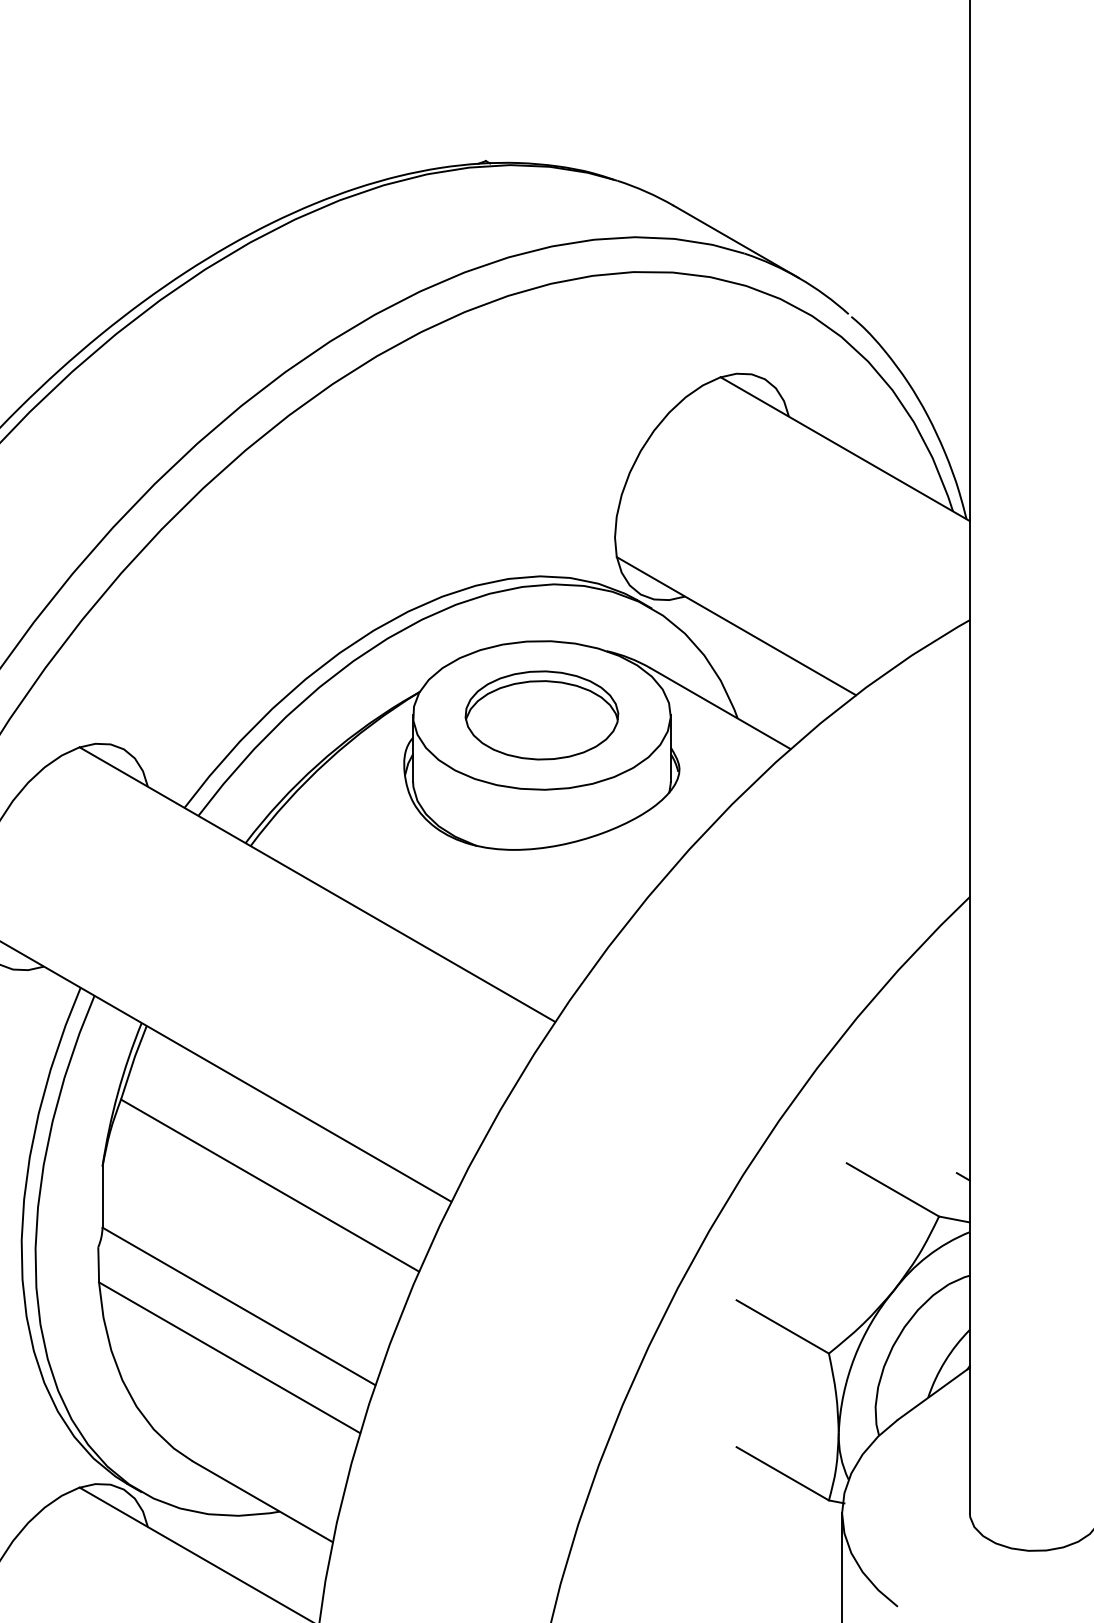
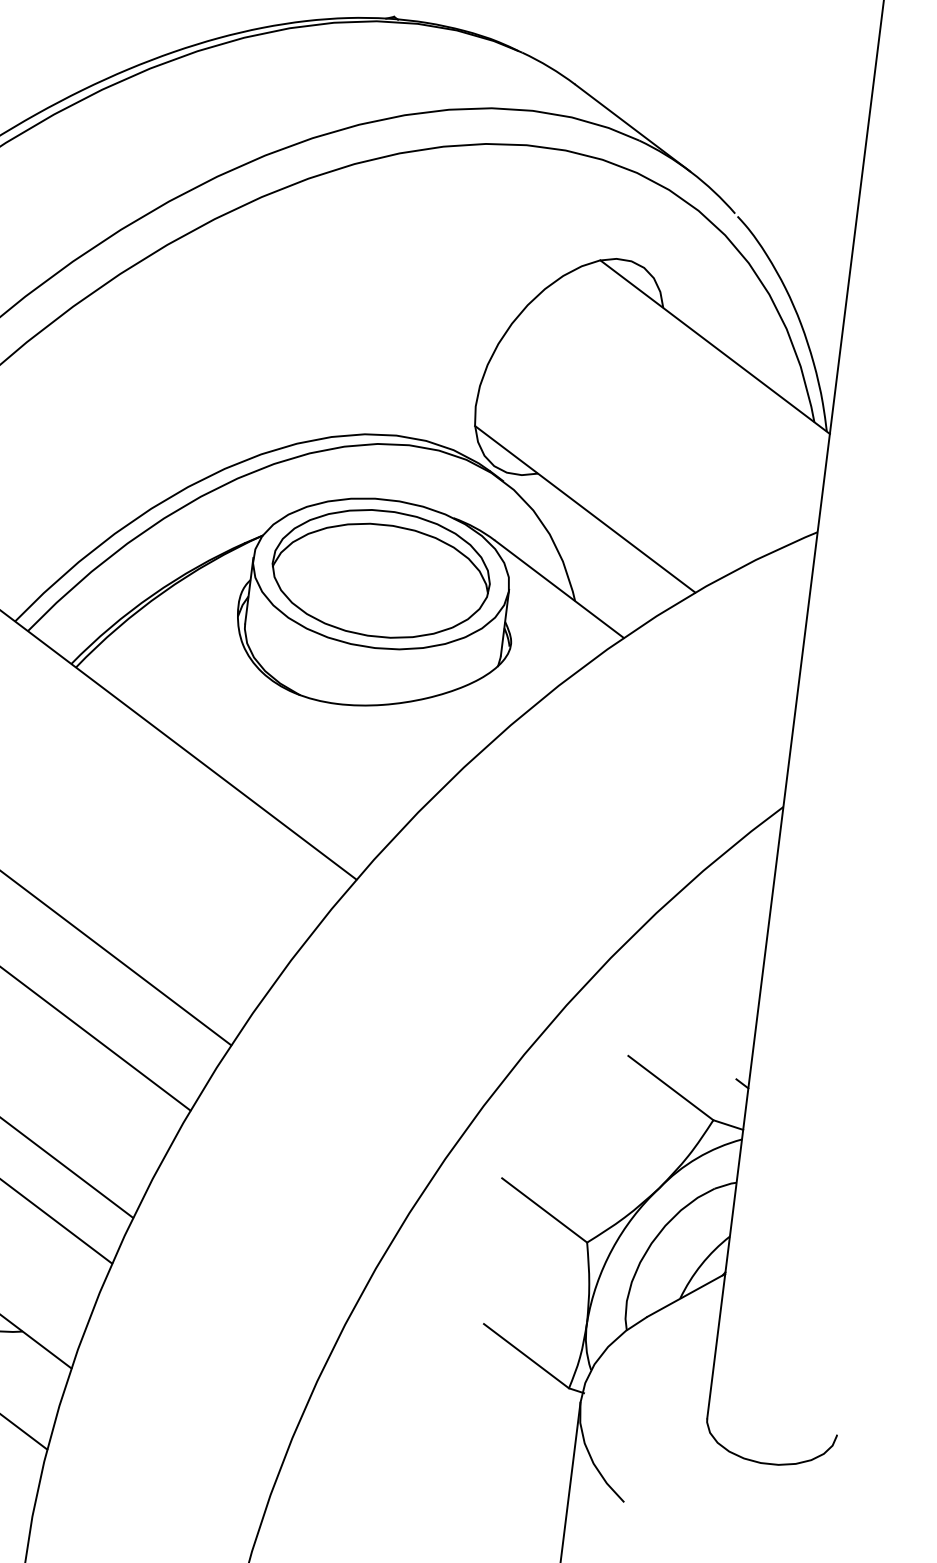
part: (541, 715) -> (380, 573), size x1.43

